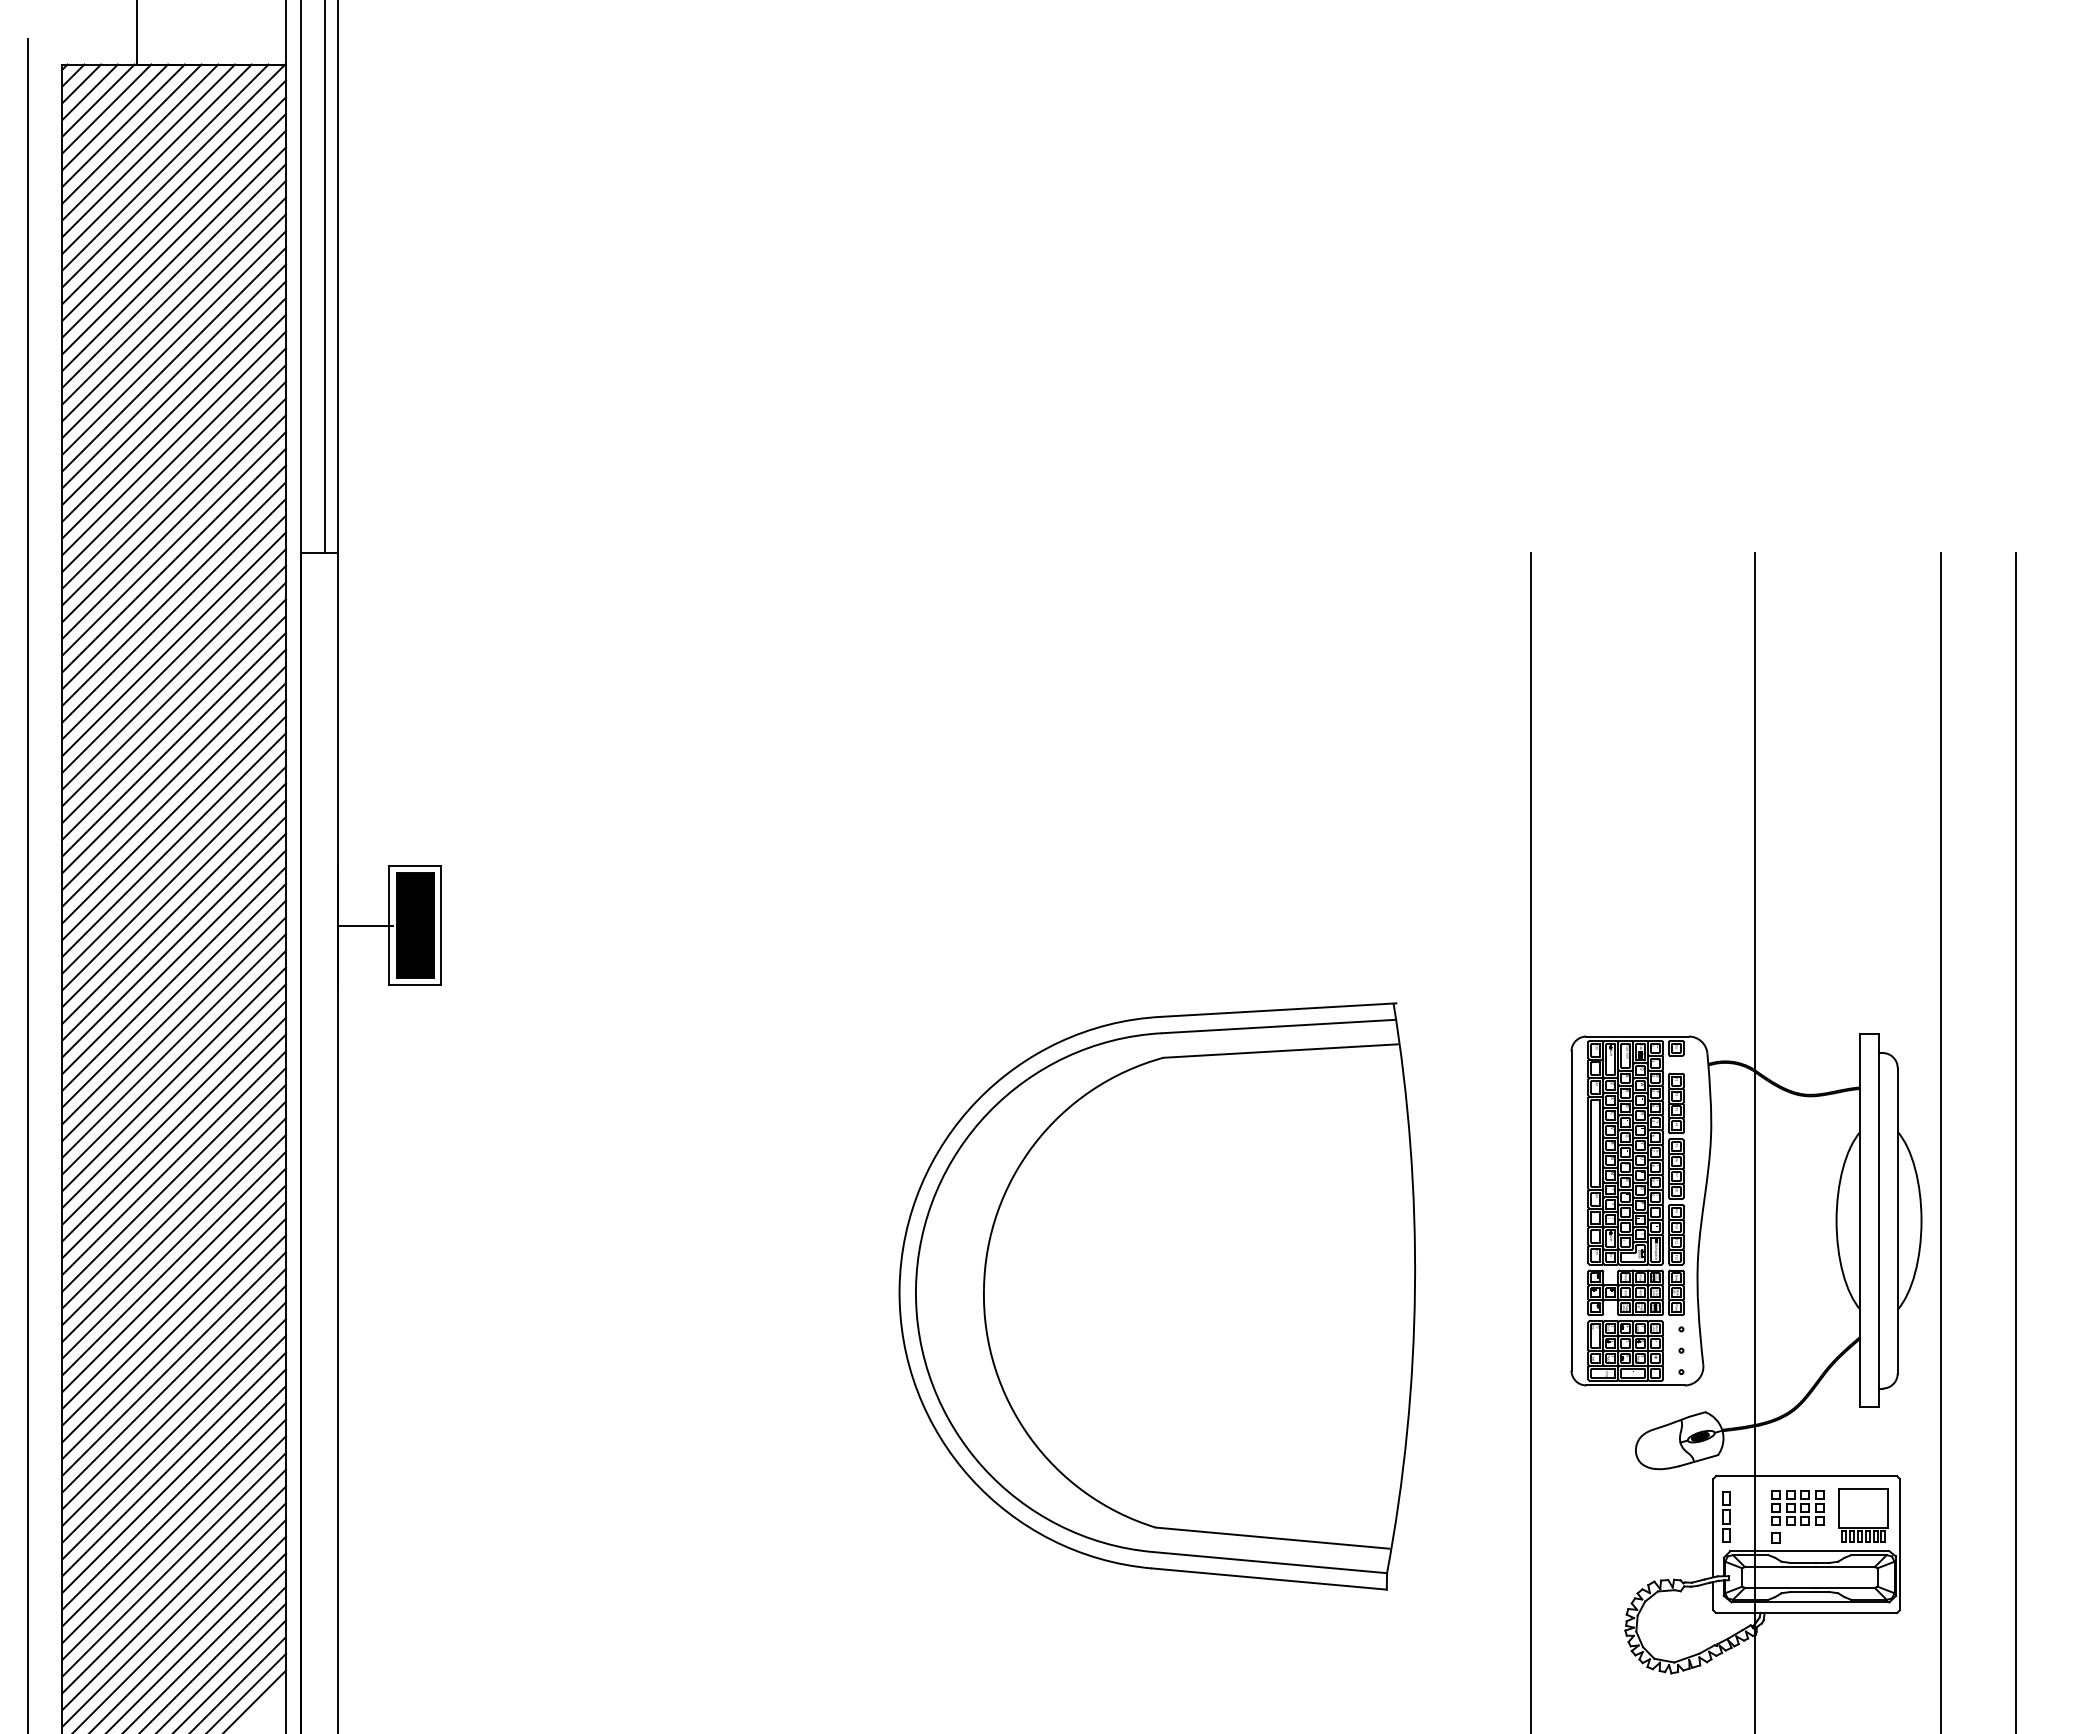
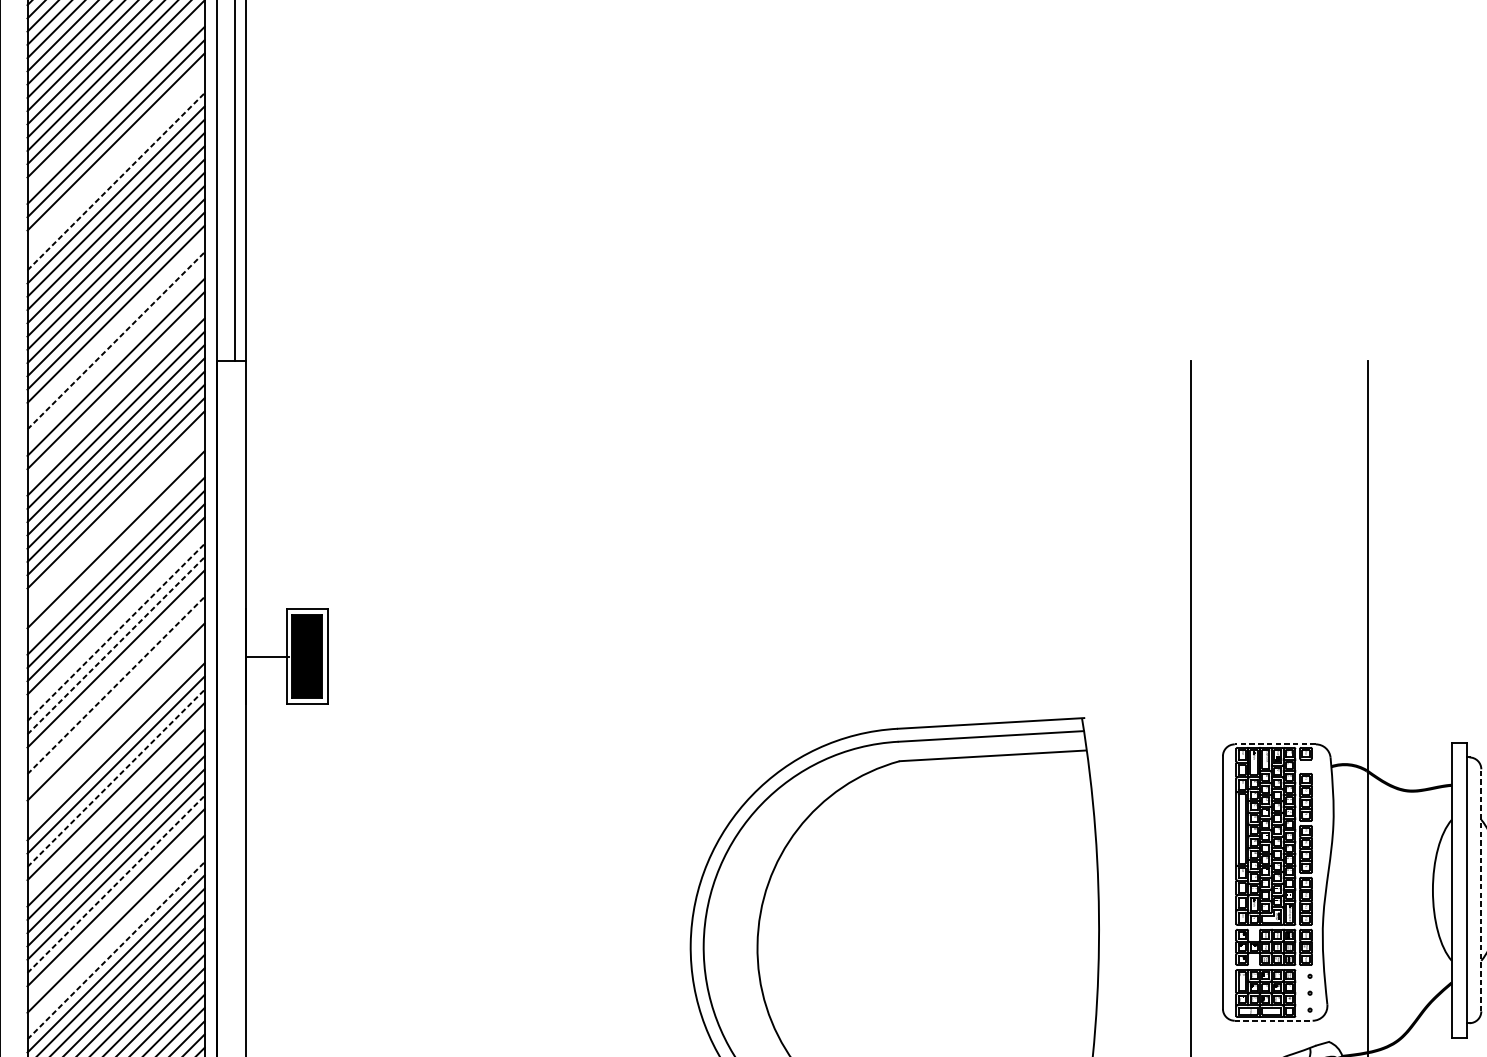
line: (174, 225) -> (116, 101), removed
line: (174, 292) -> (116, 155), removed
line: (174, 309) -> (116, 168), removed
line: (174, 325) -> (116, 181), solid -> dashed
line: (174, 510) -> (116, 327), removed
line: (174, 526) -> (116, 340), solid -> dashed
line: (174, 543) -> (116, 353), removed
line: (174, 593) -> (116, 393), removed
line: (174, 744) -> (116, 513), removed
line: (174, 761) -> (116, 526), removed
line: (174, 794) -> (116, 552), removed
line: (174, 878) -> (116, 619), removed
line: (174, 894) -> (116, 631), solid -> dashed
line: (174, 911) -> (116, 645), solid -> dashed
line: (174, 945) -> (116, 672), removed
line: (174, 961) -> (116, 684), solid -> dashed
line: (174, 978) -> (116, 698), removed
line: (174, 1012) -> (116, 725), removed
line: (174, 1029) -> (116, 738), removed
line: (1637, 1036) -> (1275, 744), solid -> dashed
line: (174, 1079) -> (116, 778), solid -> dashed
line: (174, 1112) -> (116, 804), removed
line: (174, 1213) -> (116, 884), solid -> dashed
line: (1897, 1220) -> (1481, 890), solid -> dashed
line: (174, 1246) -> (116, 910), removed
line: (174, 1280) -> (116, 937), removed
line: (174, 1296) -> (116, 950), solid -> dashed
line: (1636, 1385) -> (1274, 1020), solid -> dashed

